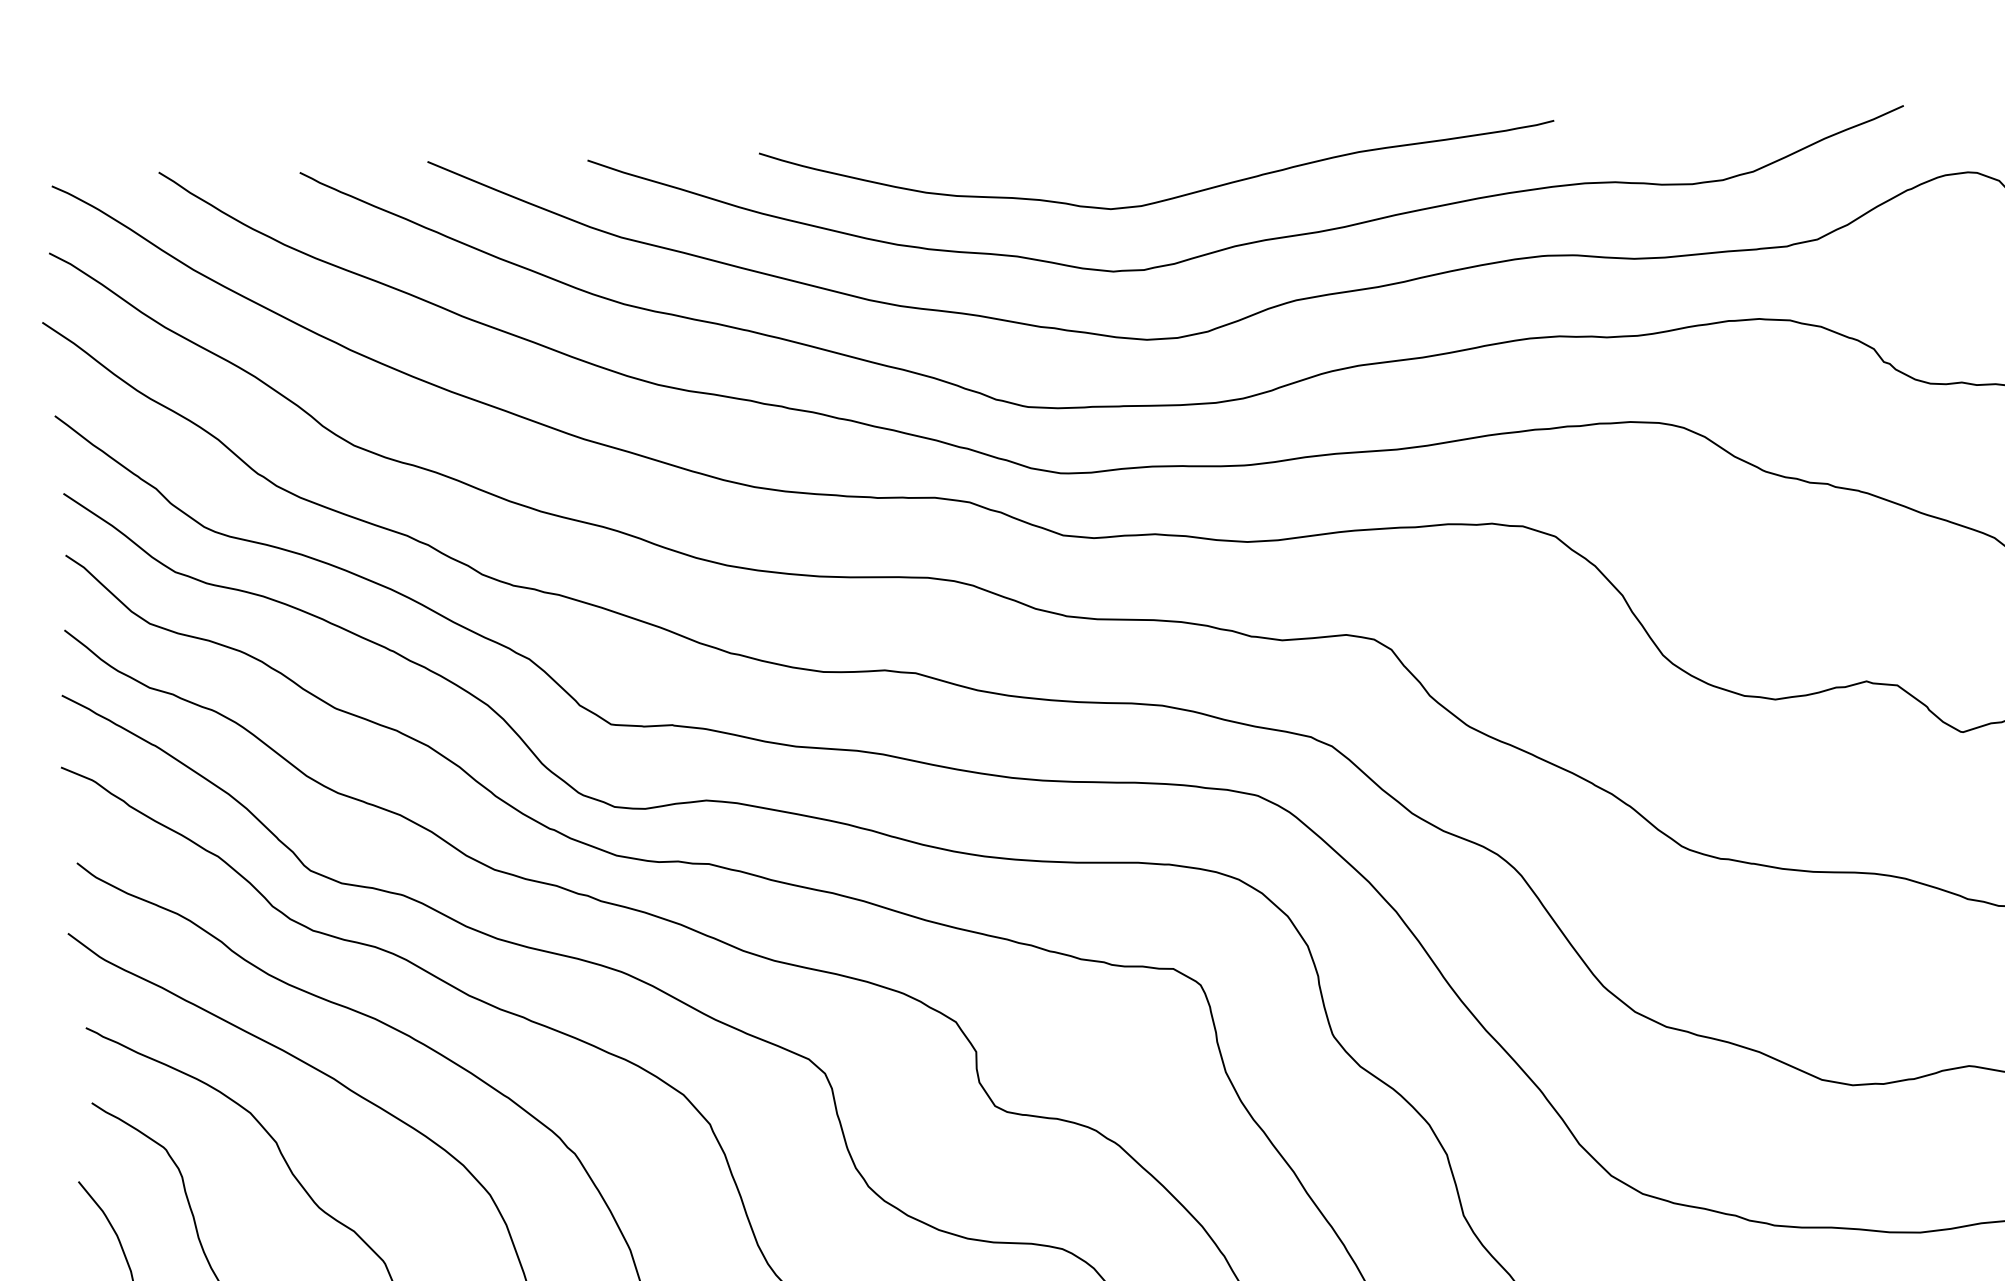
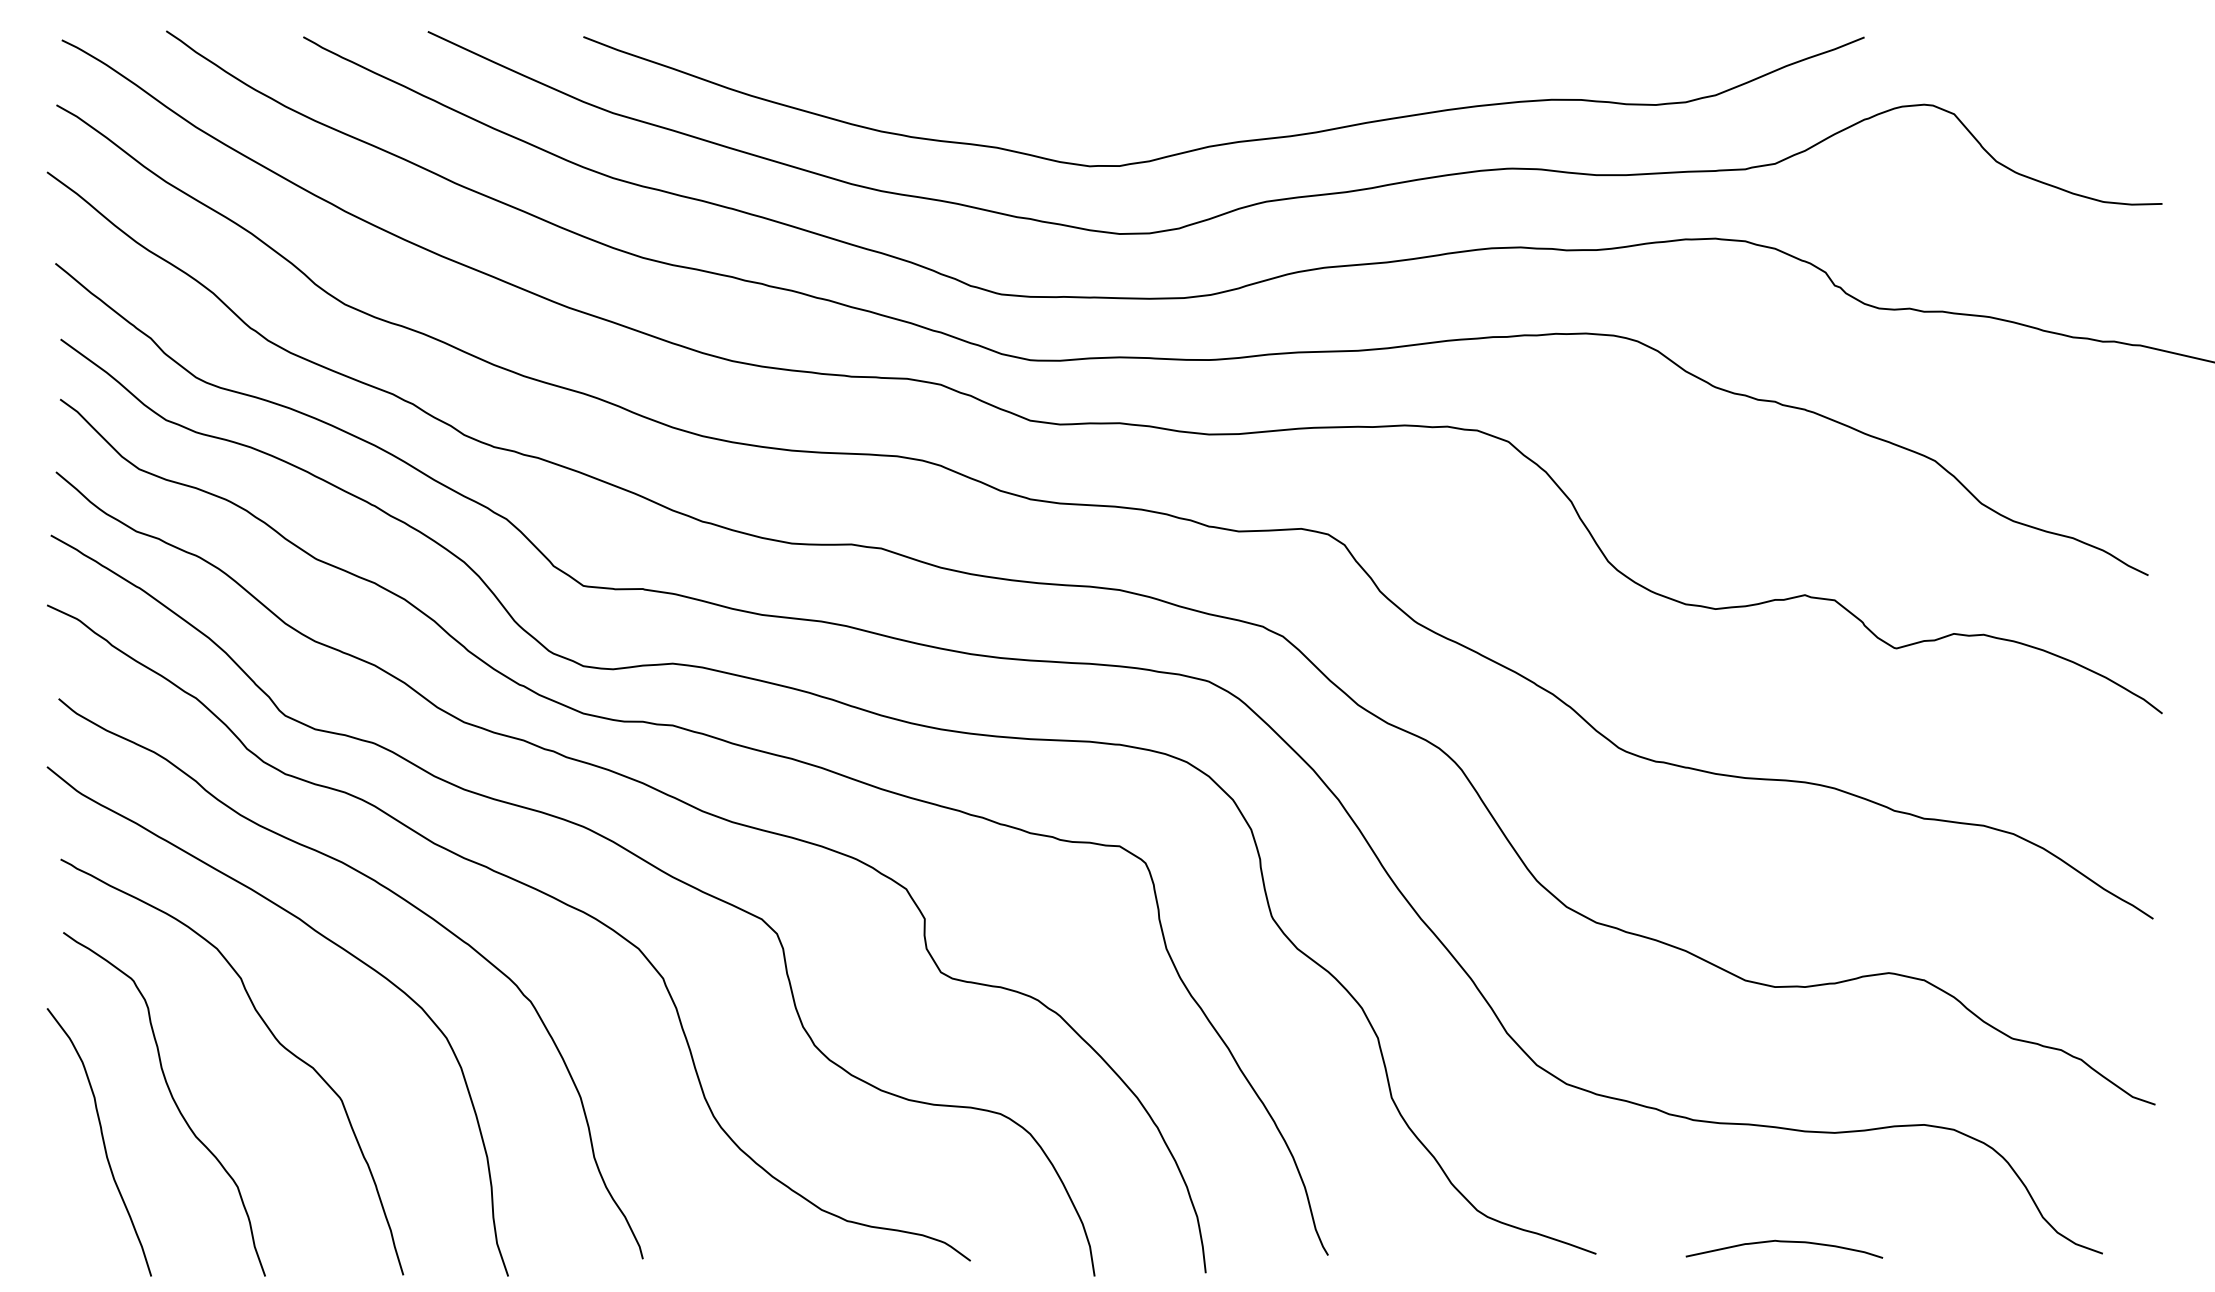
curve: (1162, 199) -> (1140, 98), removed

